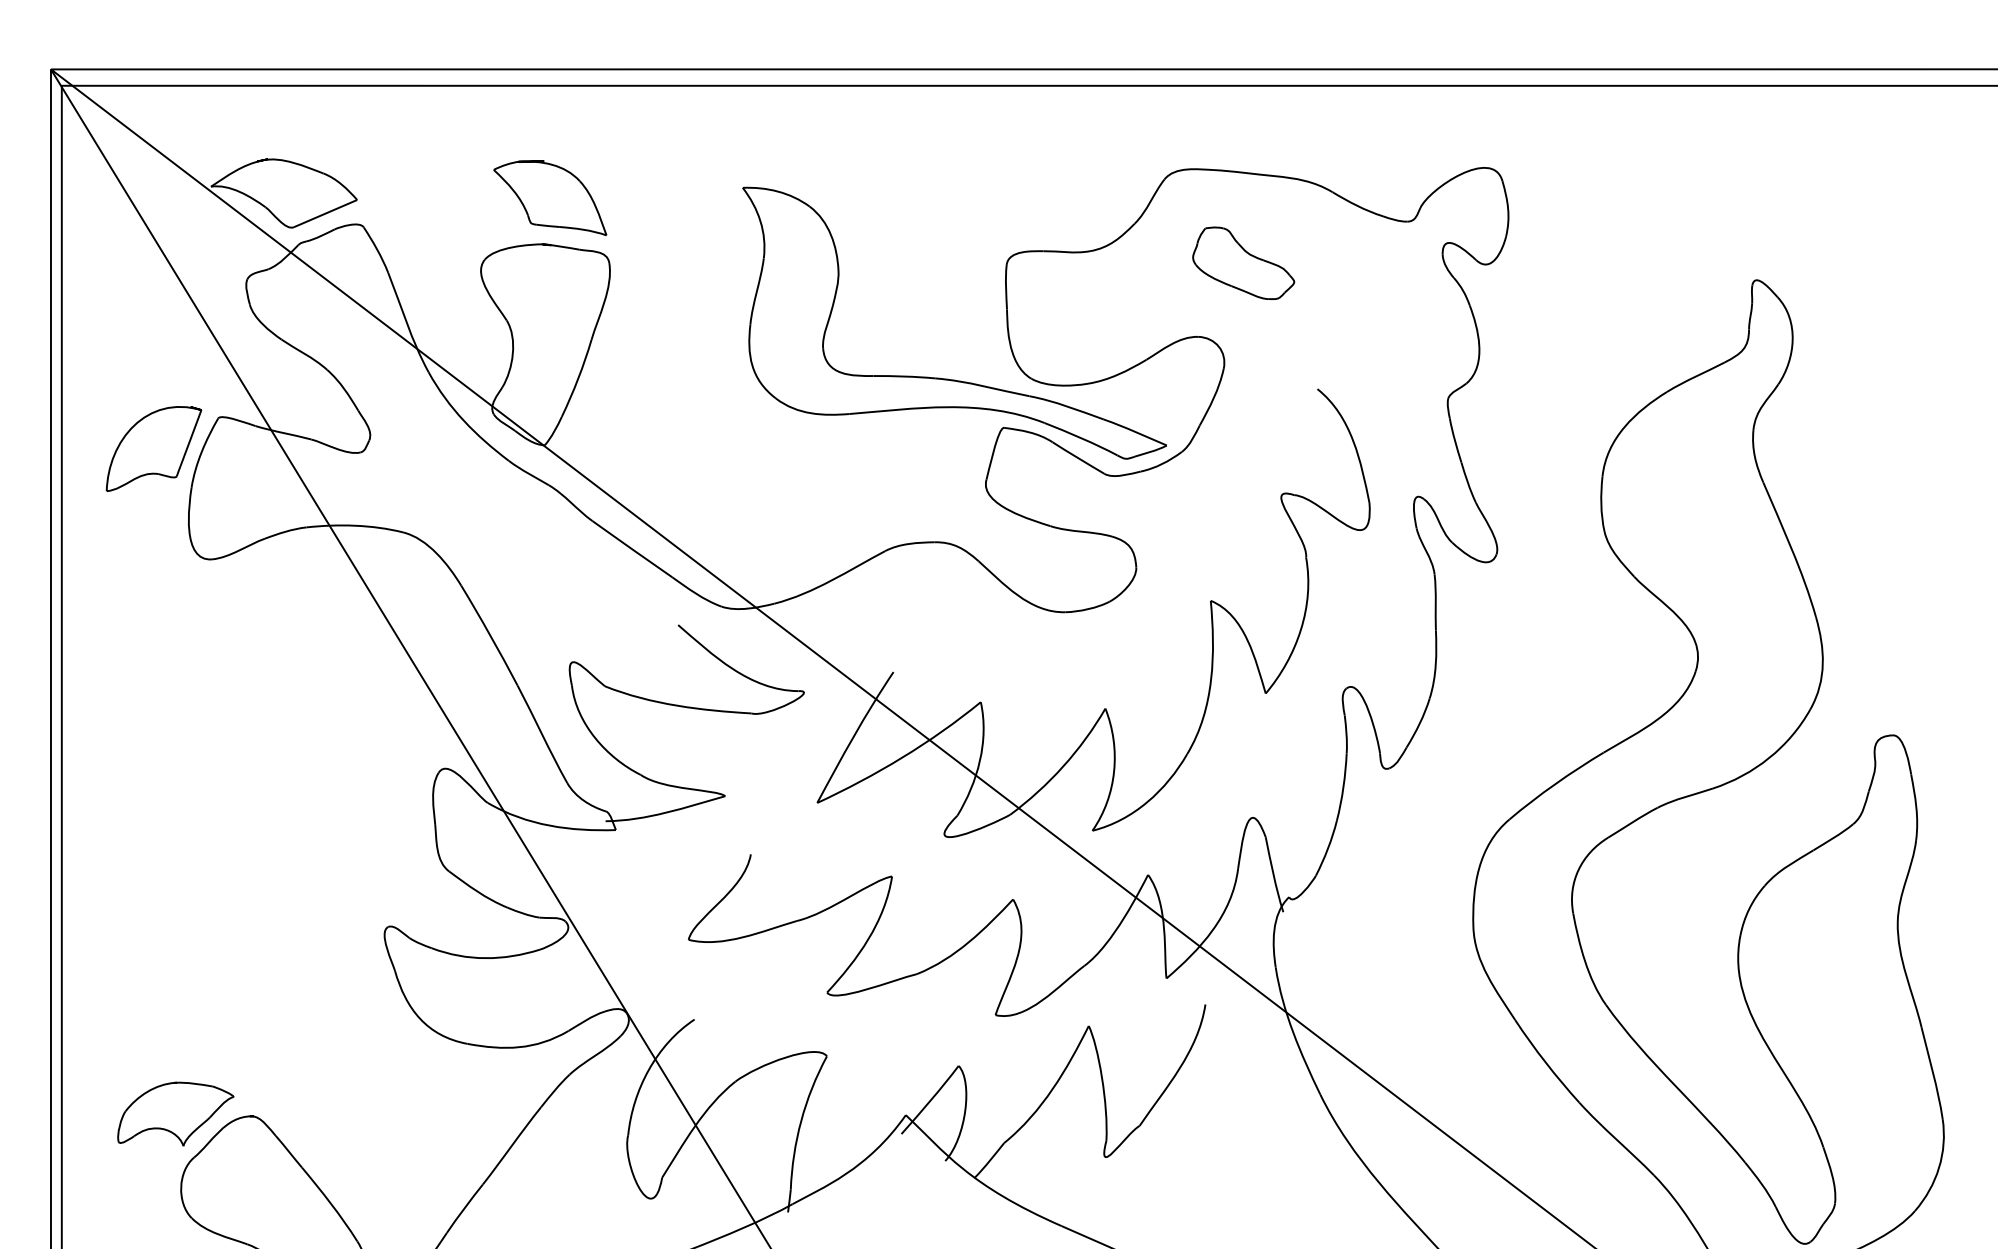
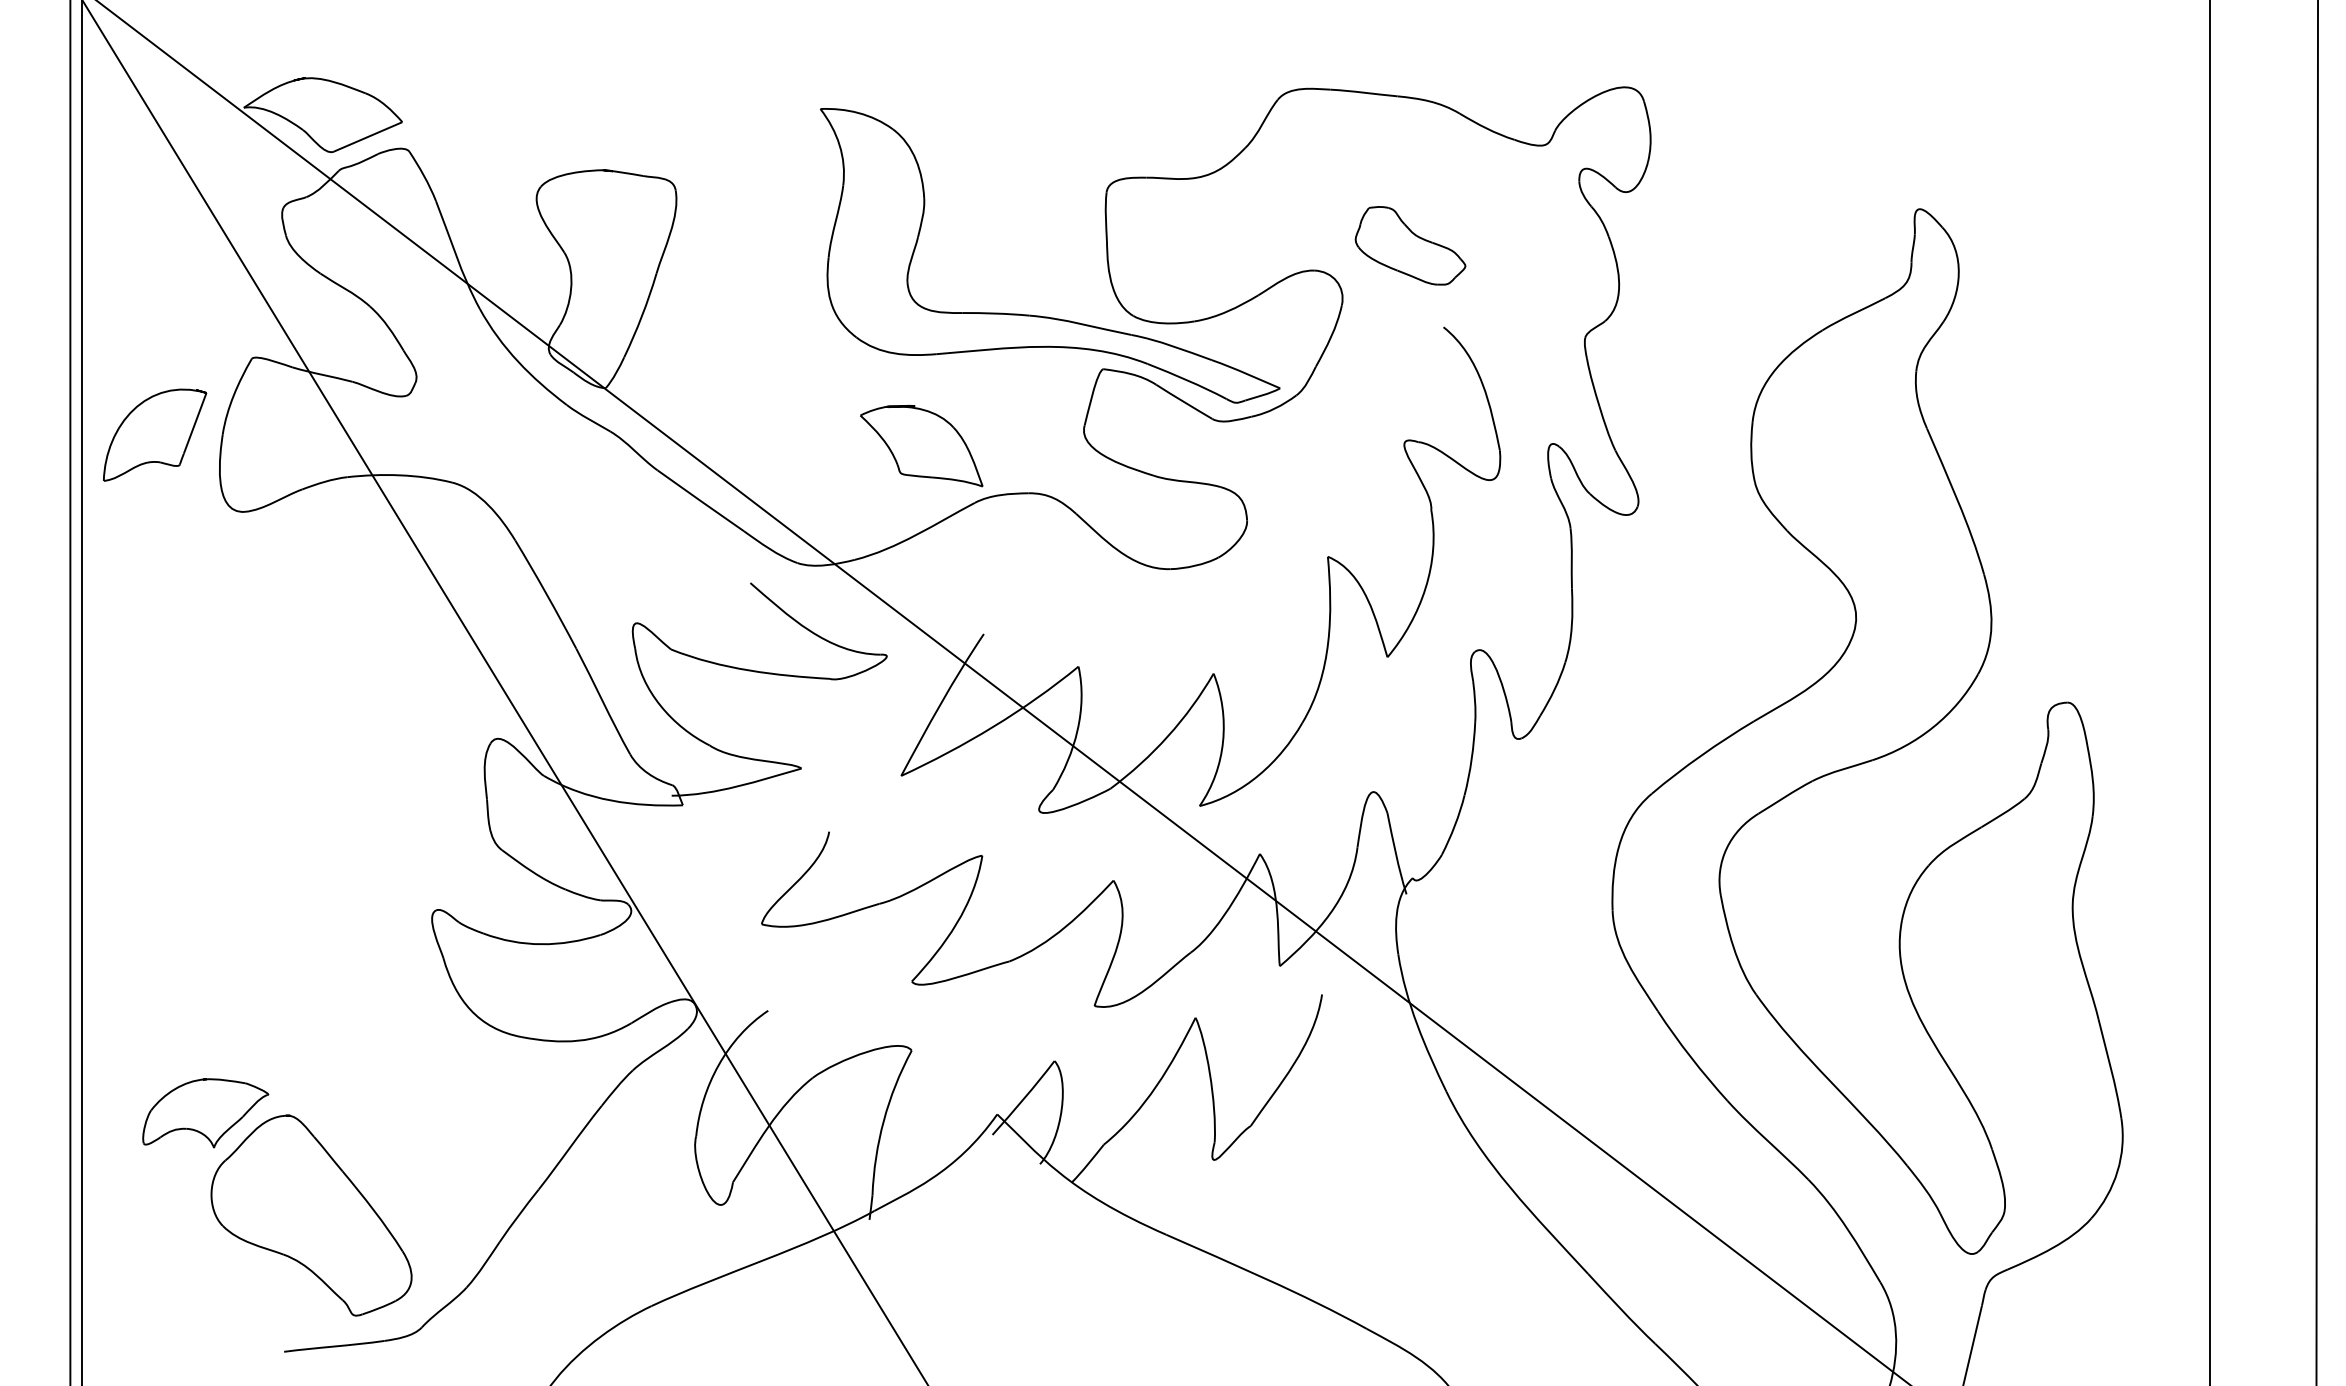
part: (550, 197) -> (921, 445), moved
part: (1243, 263) -> (1410, 245), moved
part: (154, 448) -> (155, 434), moved

